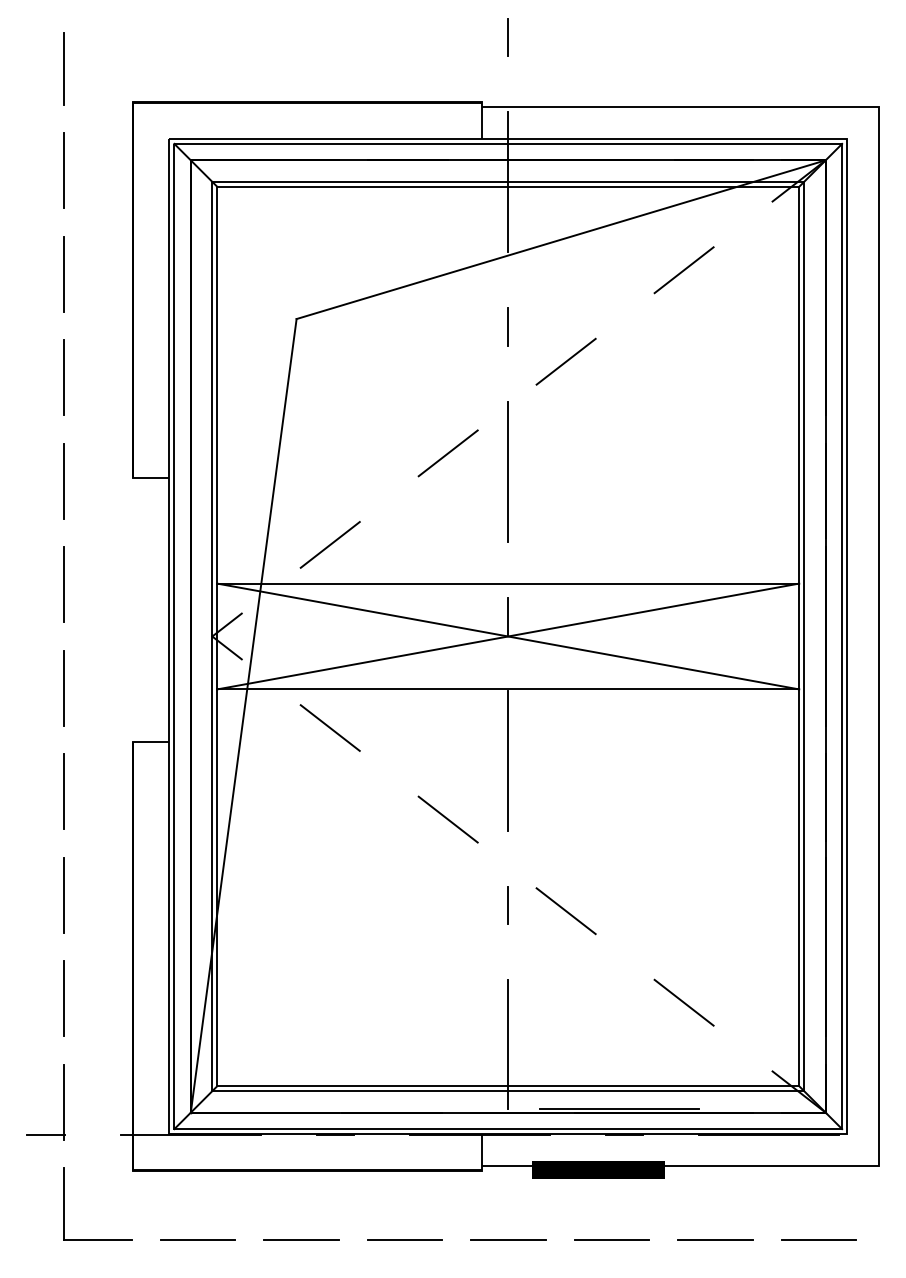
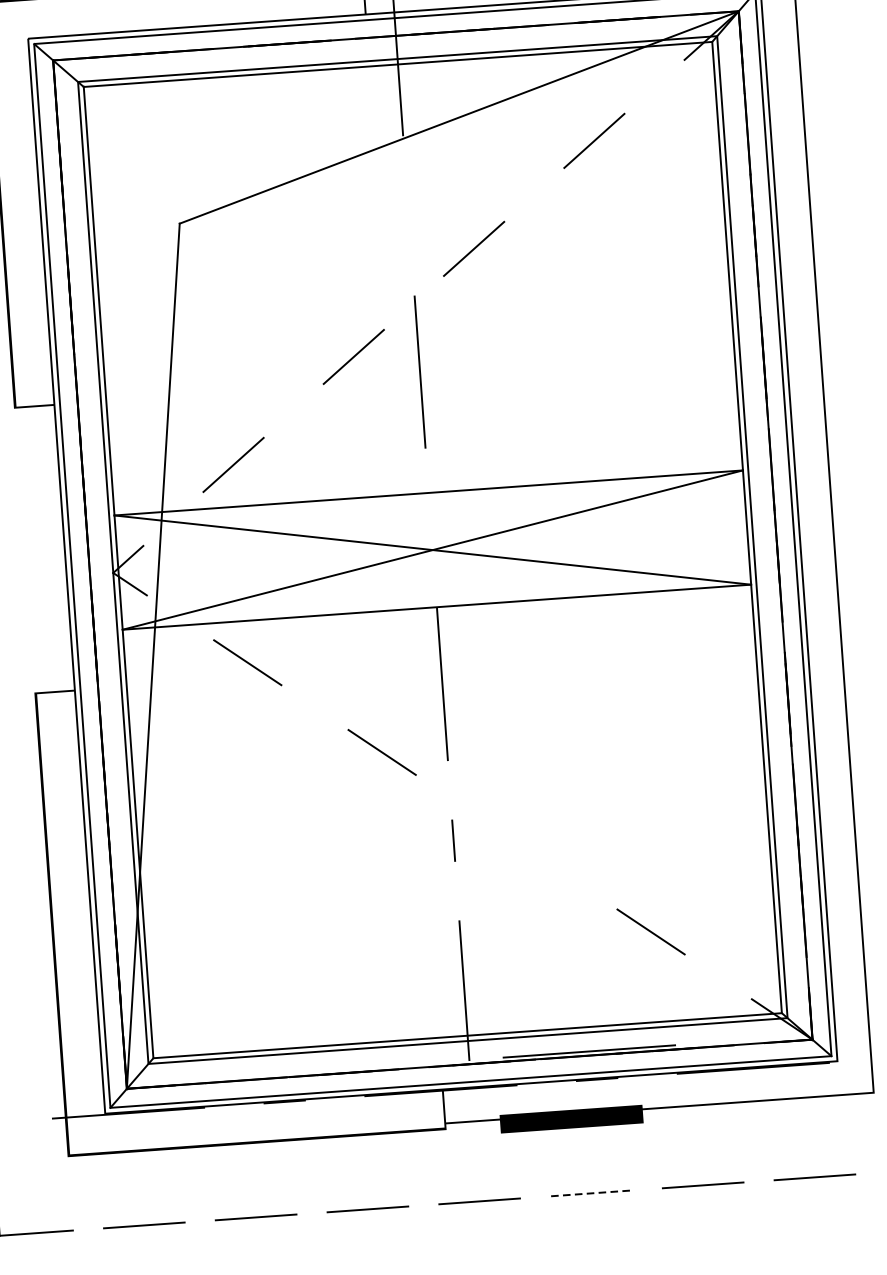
line: (508, 326) -> (409, 215), removed
line: (508, 616) -> (431, 528), removed
line: (565, 911) -> (515, 842), removed
line: (612, 1239) -> (592, 1193), solid -> dashed

